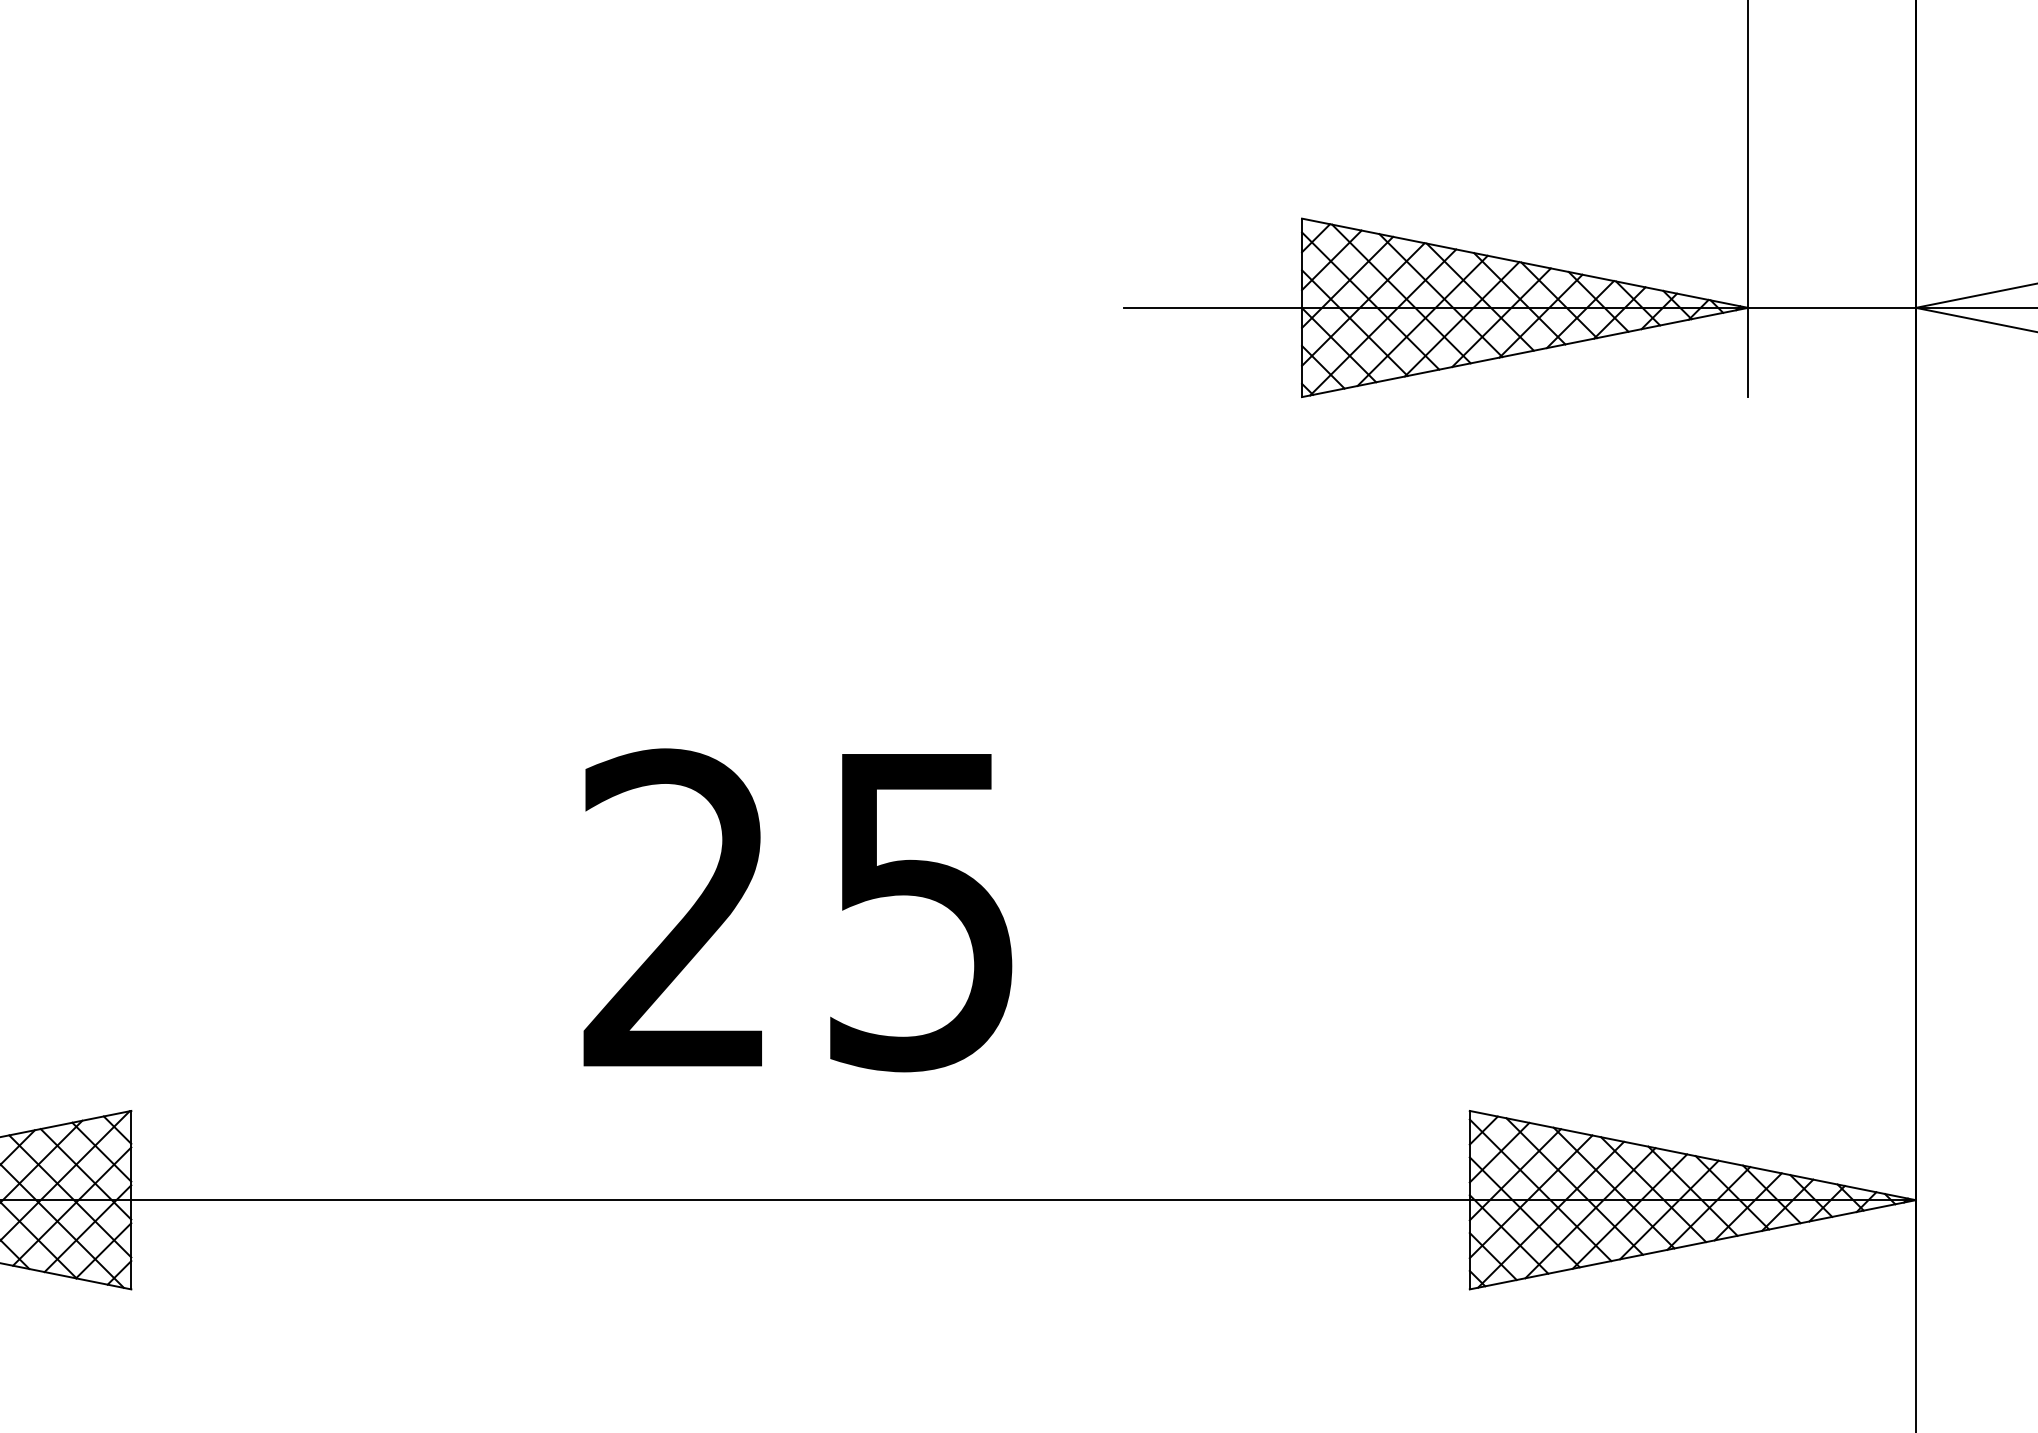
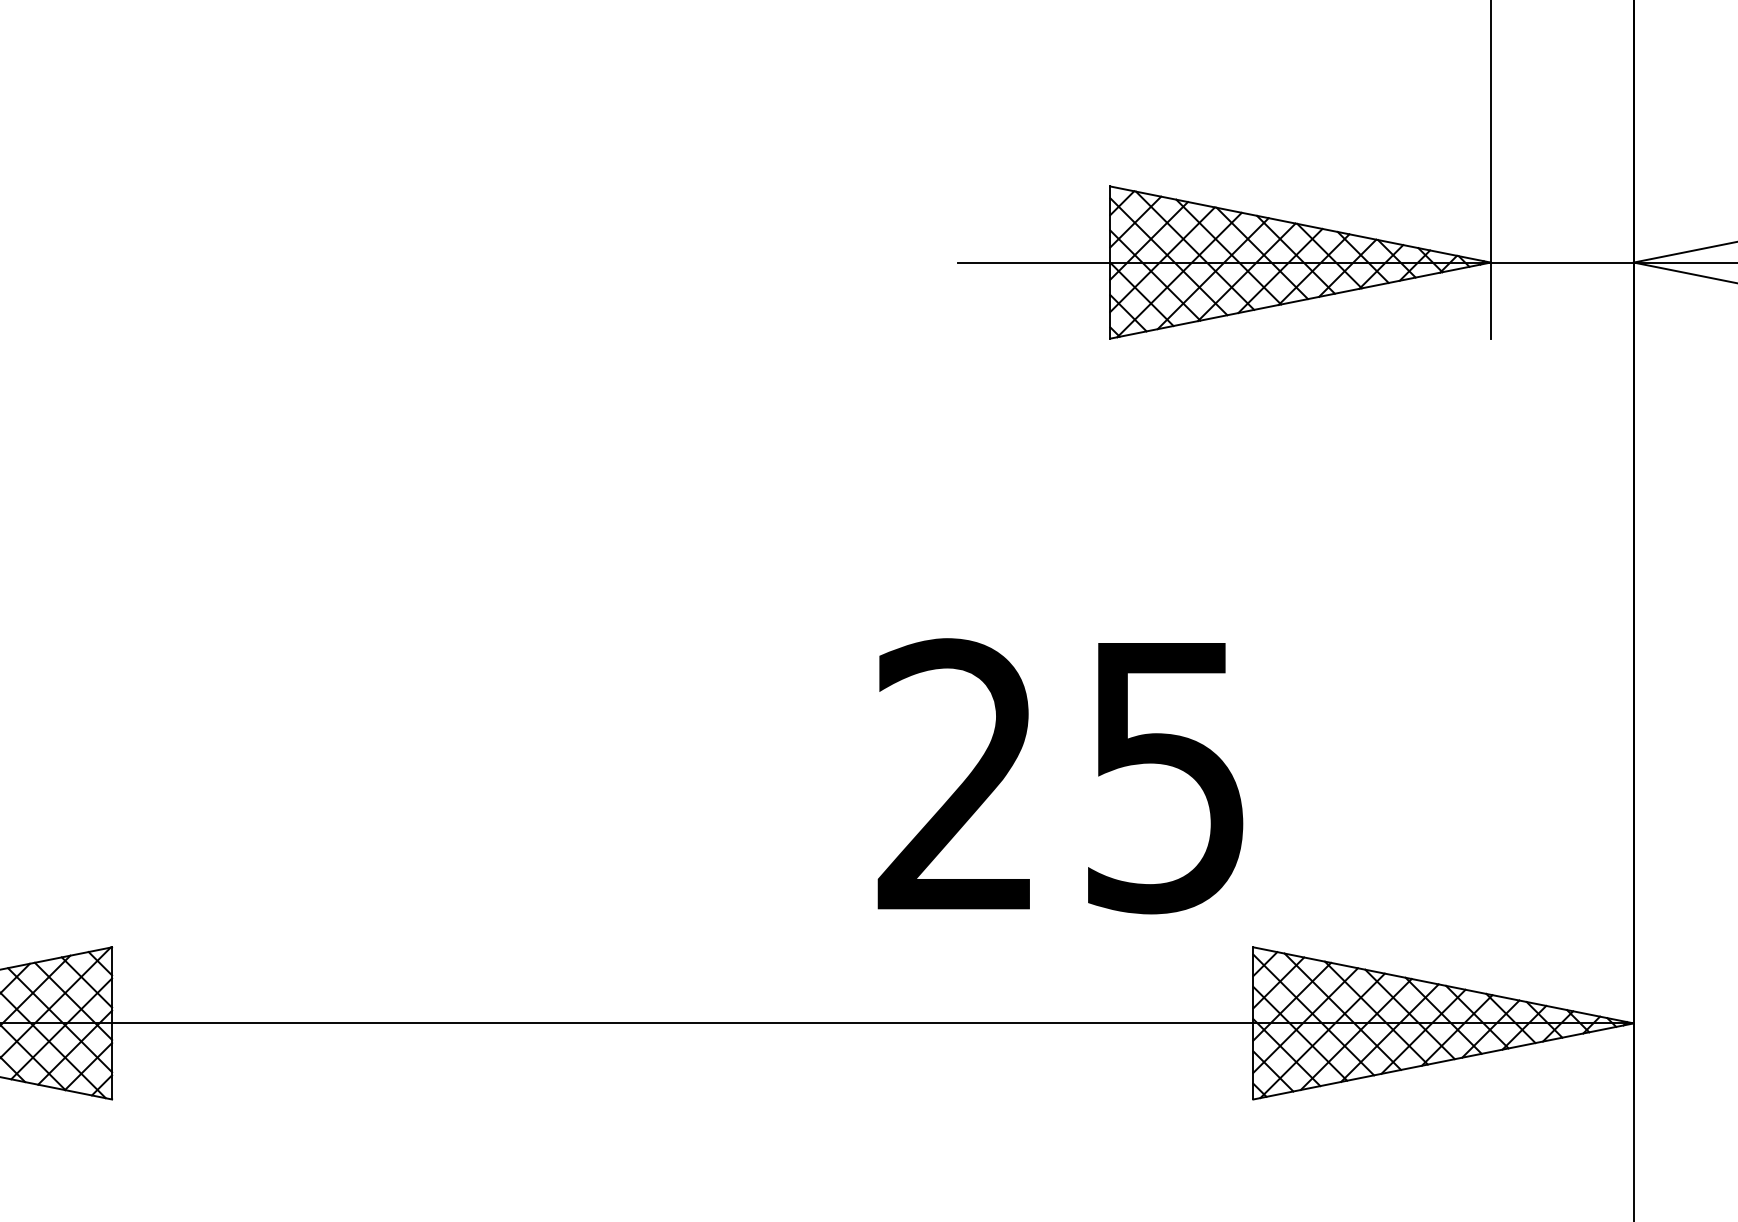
text: (797, 910) -> (1060, 776), moved

